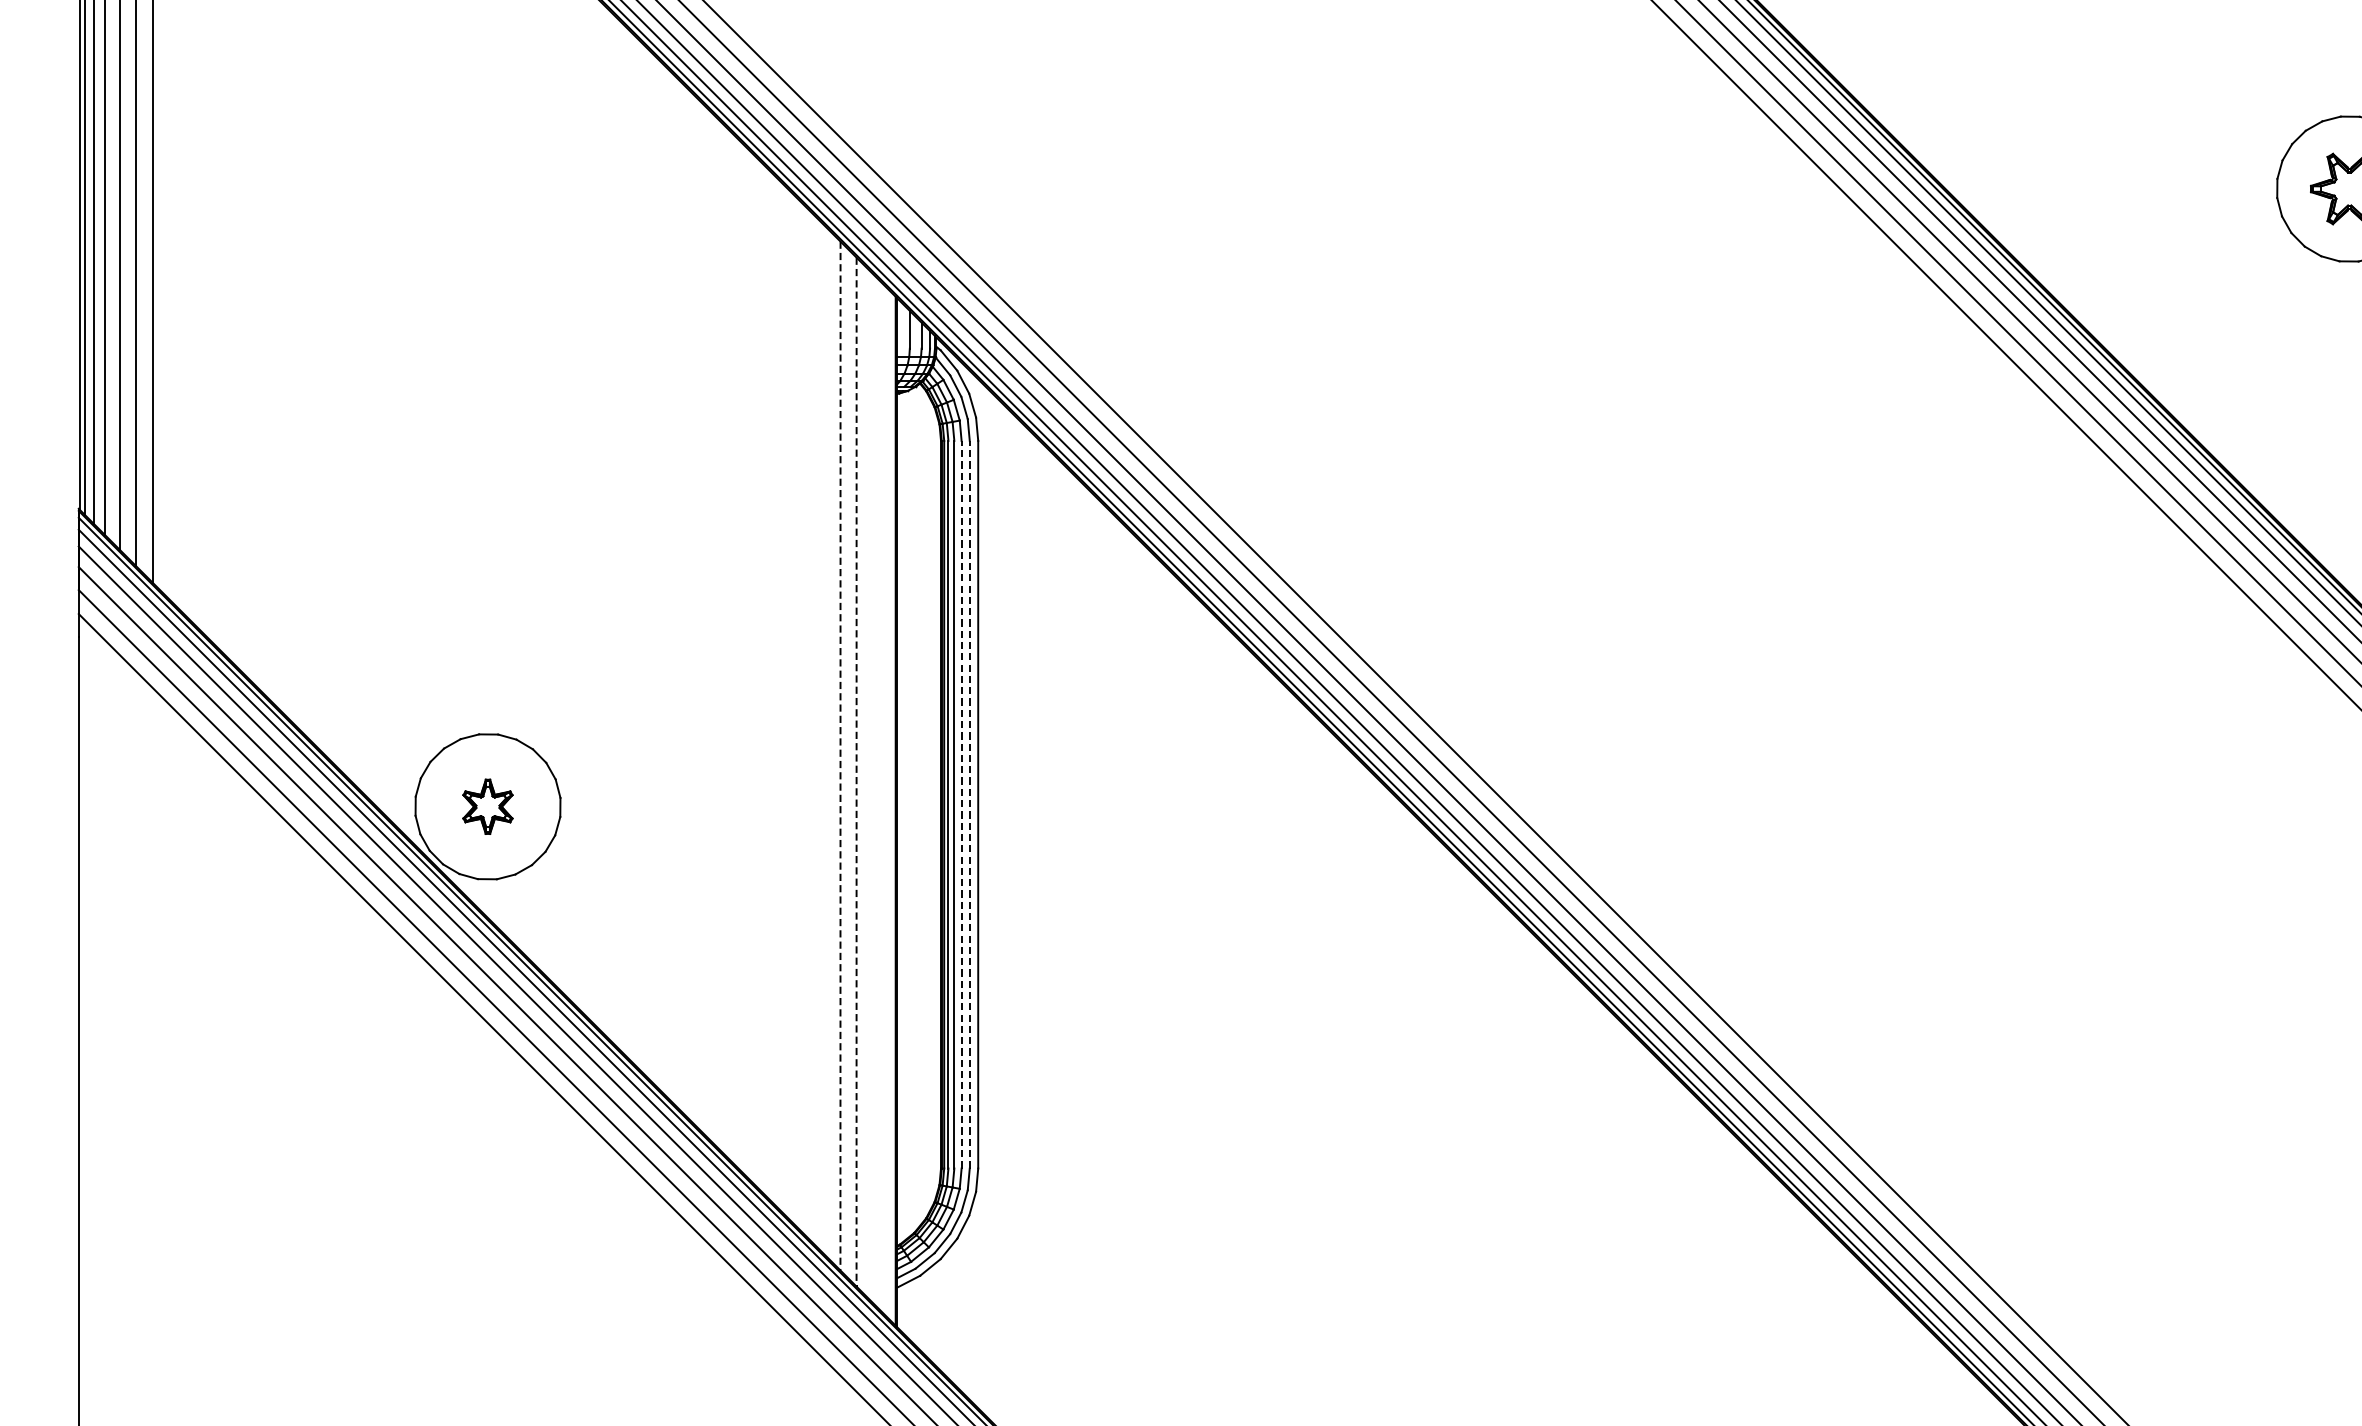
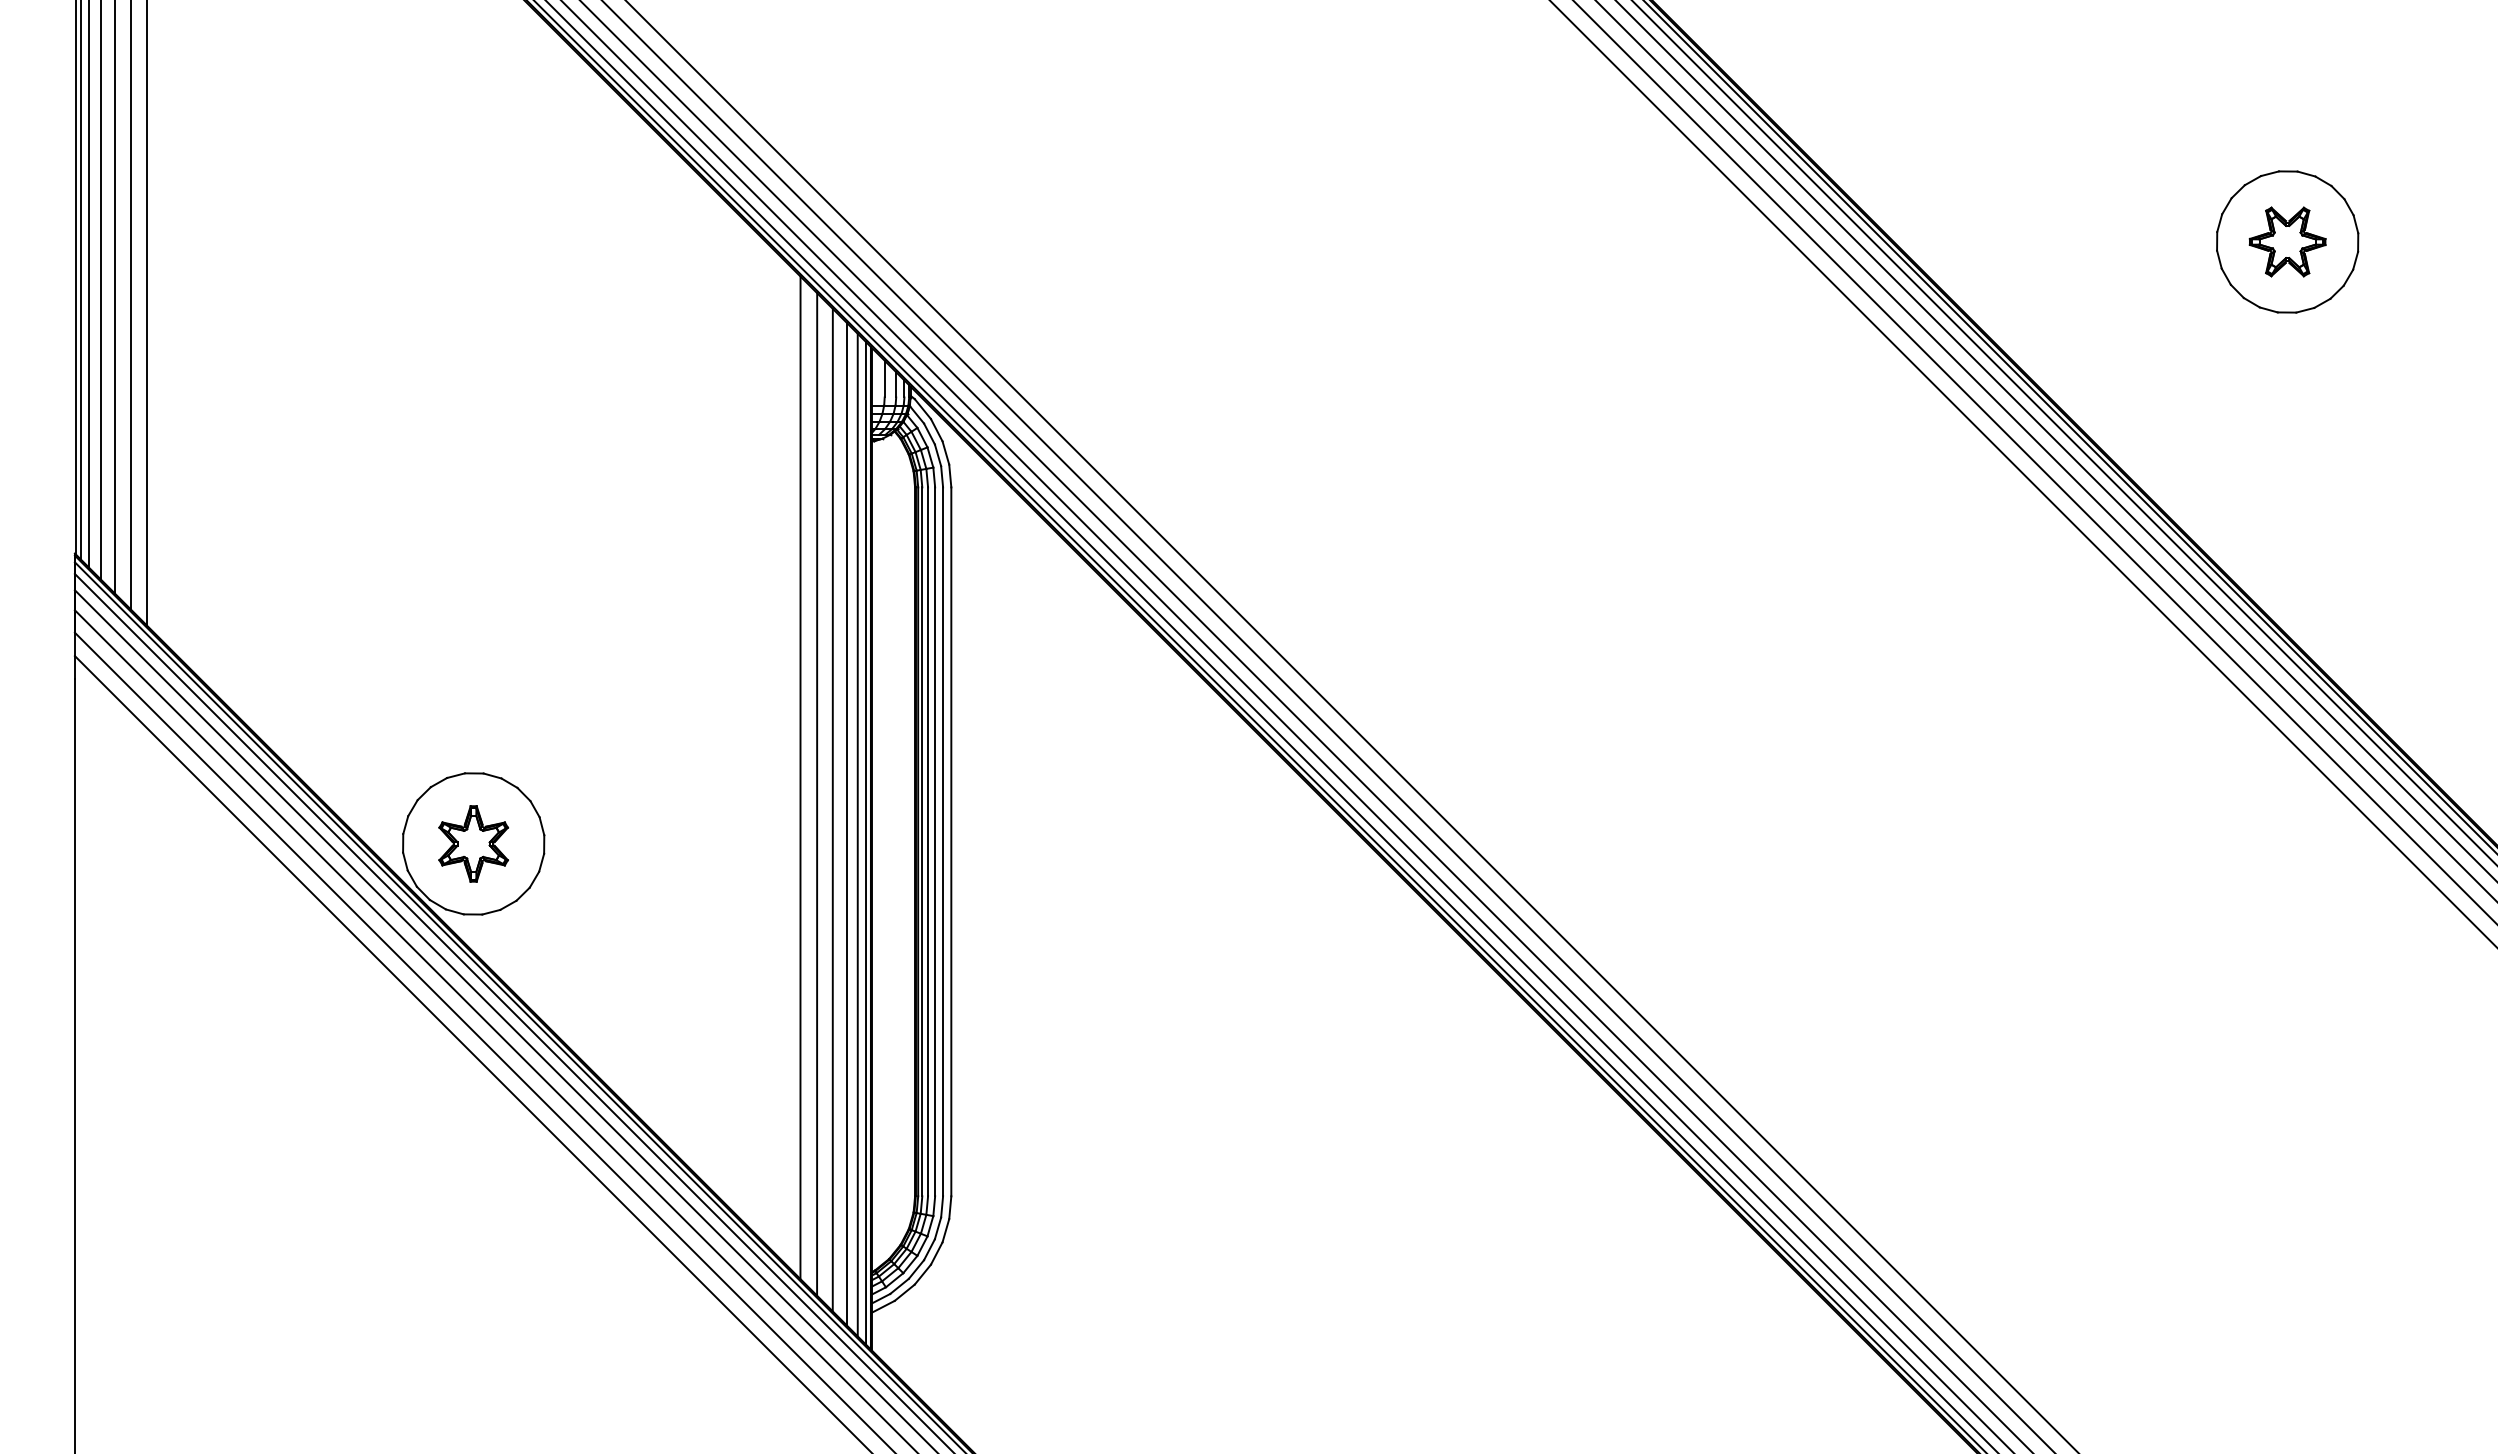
line: (823, 738) -> (800, 777), added
line: (840, 756) -> (817, 794), dashed -> solid
line: (856, 772) -> (832, 810), dashed -> solid
line: (870, 785) -> (846, 823), added
line: (881, 797) -> (857, 834), added
line: (961, 804) -> (935, 841), dashed -> solid
line: (970, 804) -> (943, 841), dashed -> solid
part: (487, 806) -> (473, 843), size x1.43
line: (890, 806) -> (865, 843), added

